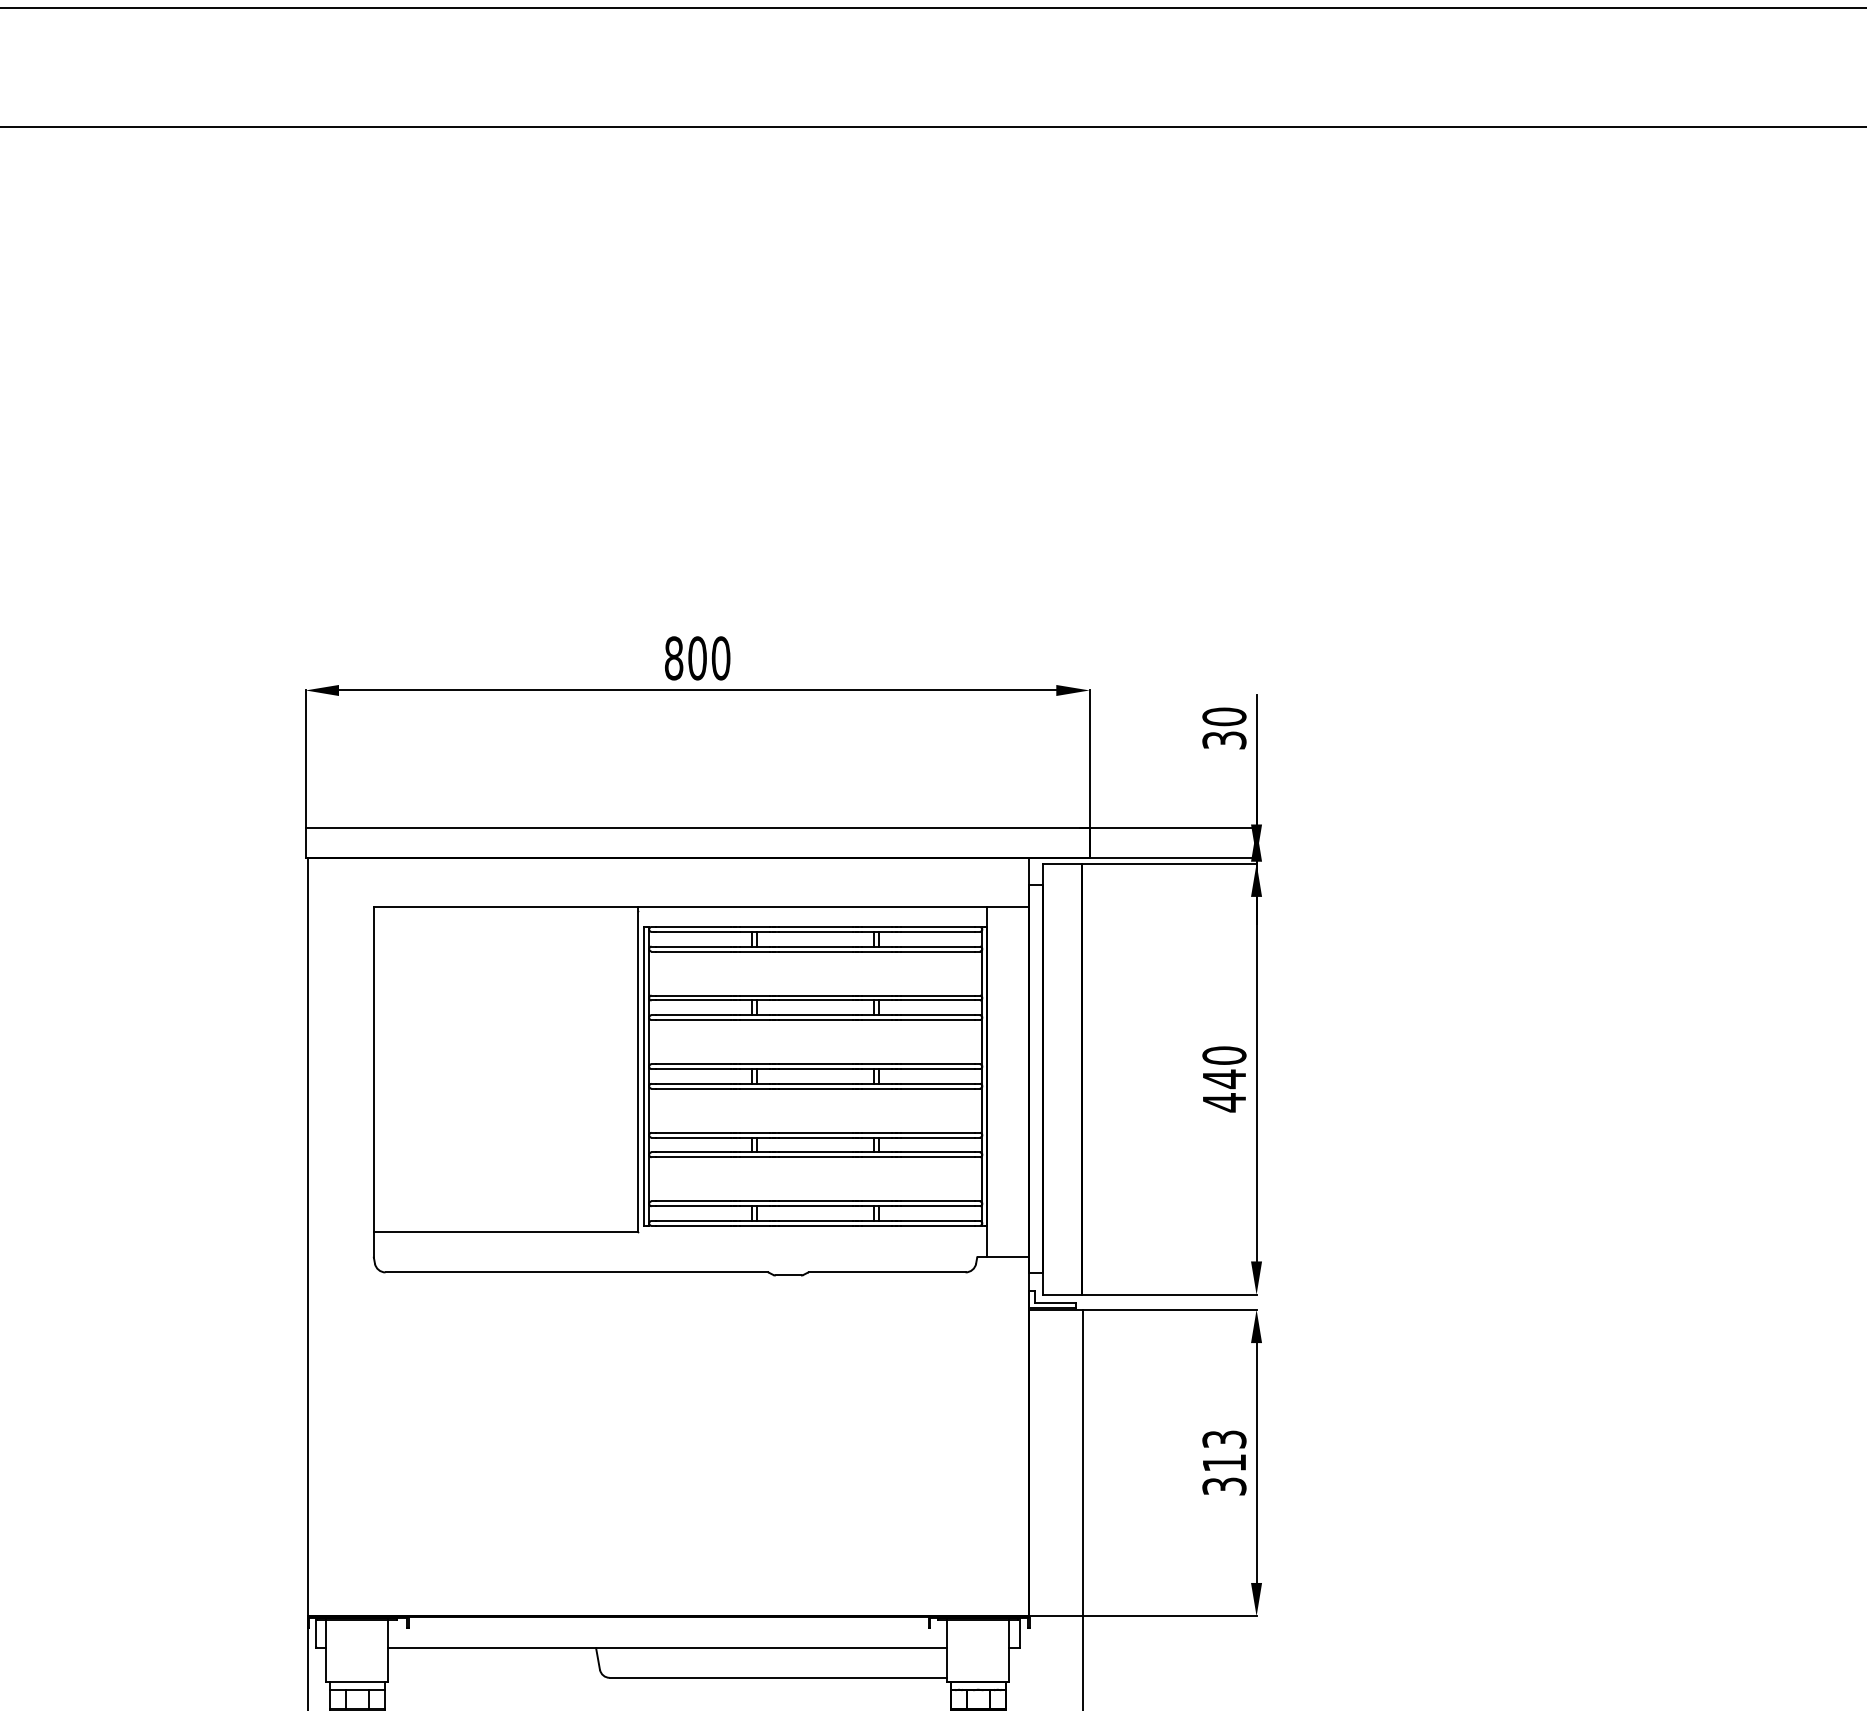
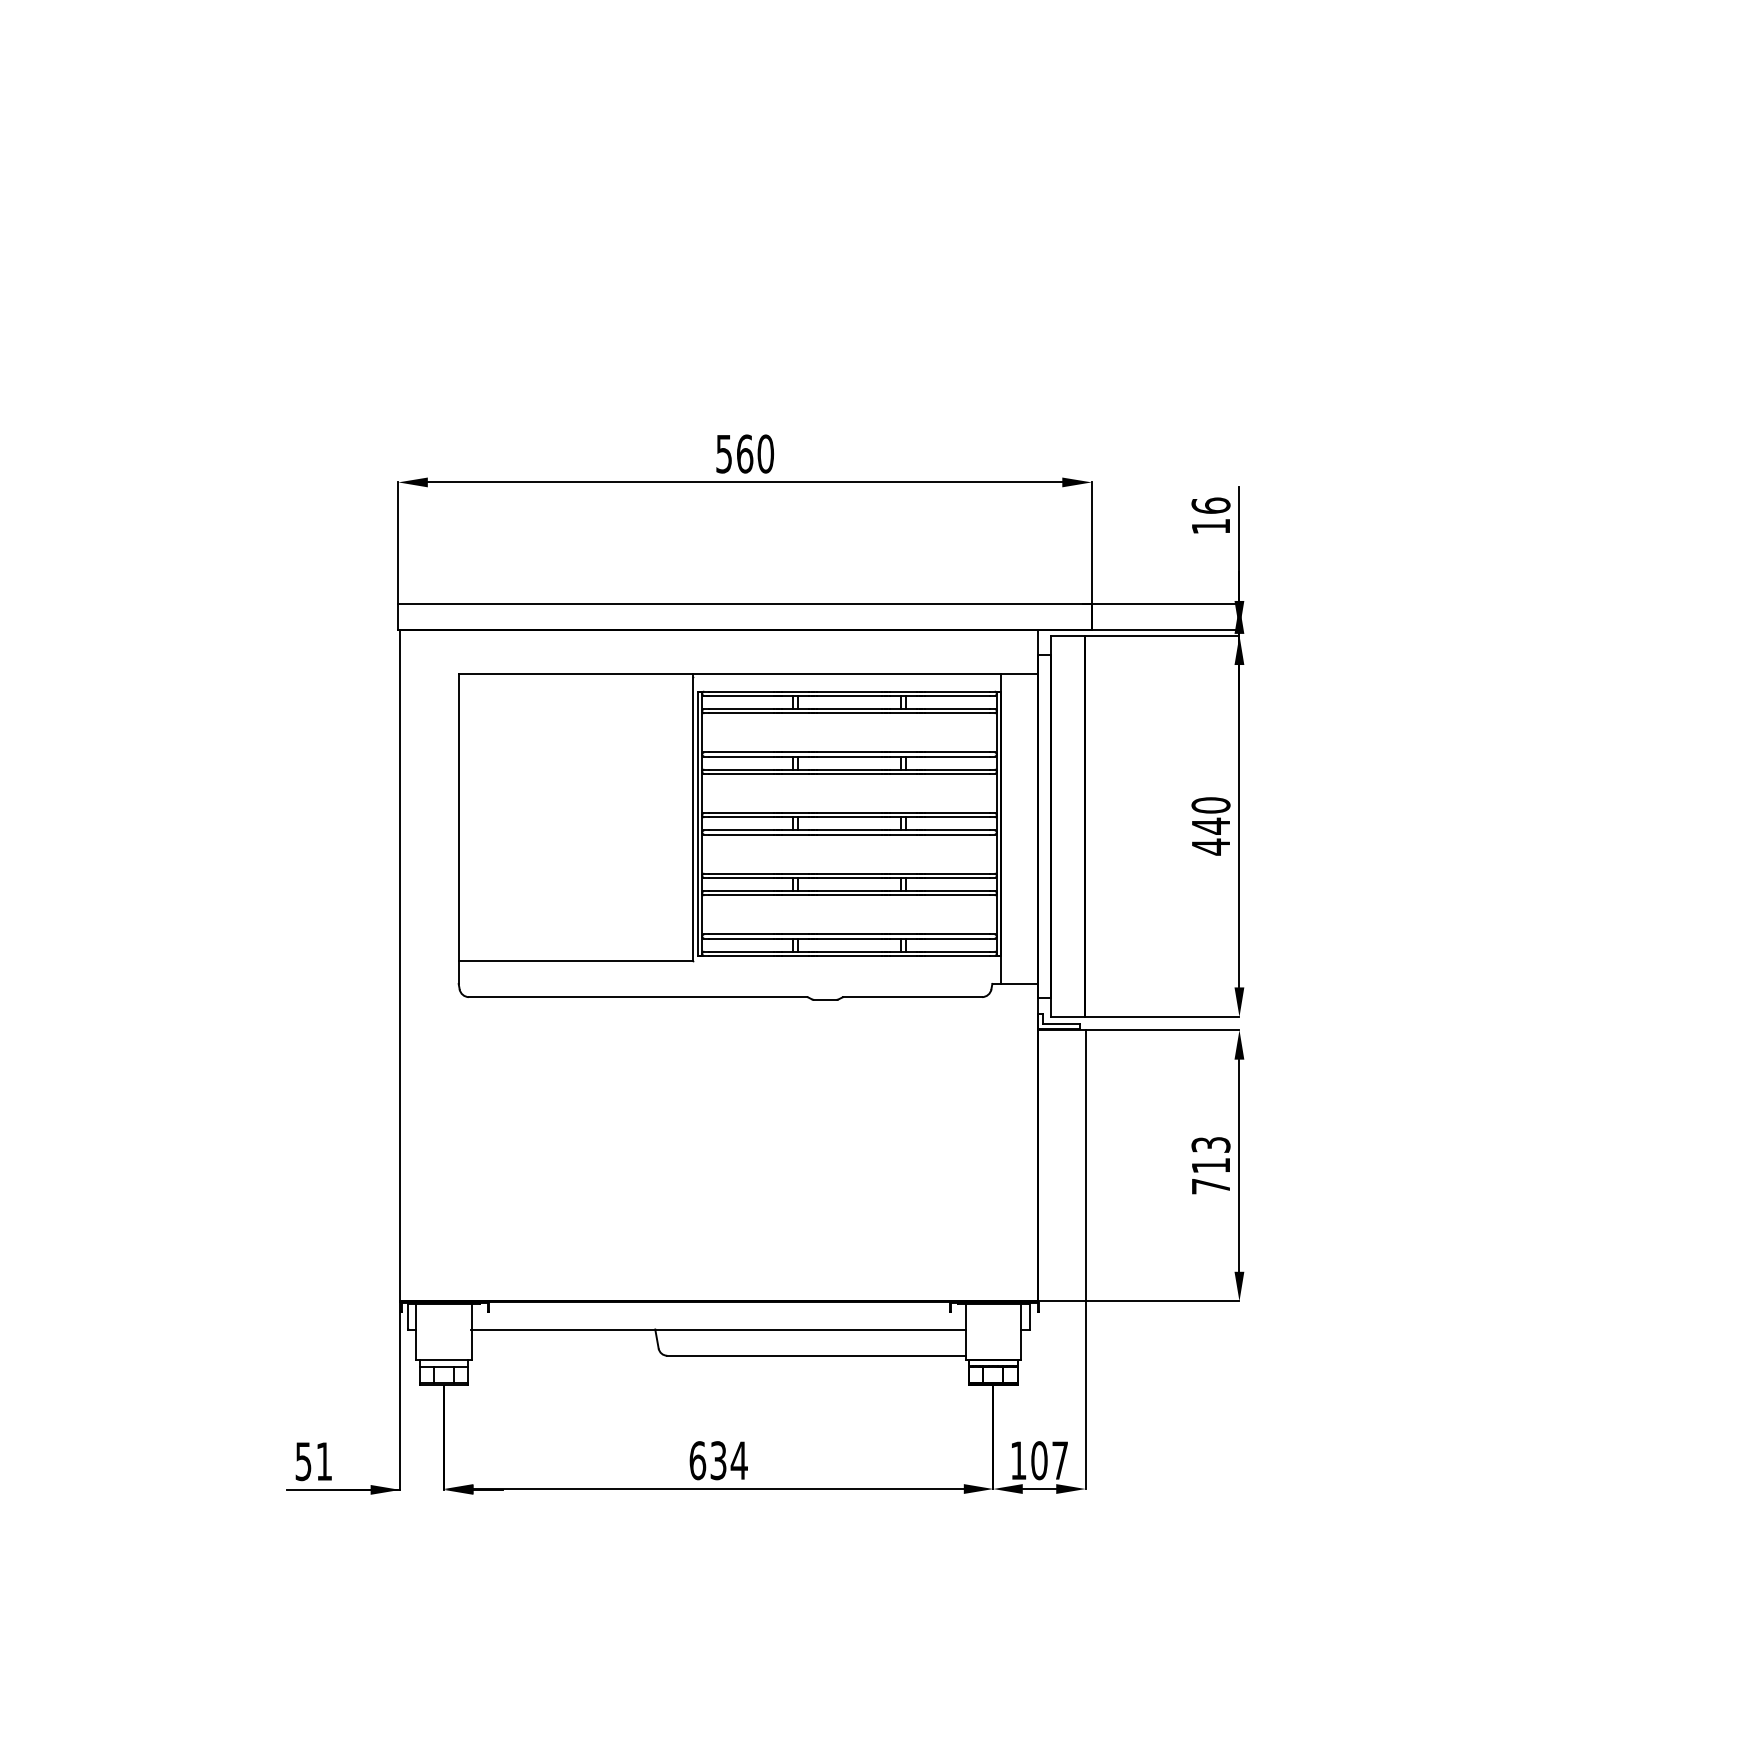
text: (685, 657) -> (734, 453), 800 -> 560
text: (1223, 727) -> (1210, 515), 30 -> 16
text: (1223, 1486) -> (1210, 1186), 313 -> 713

